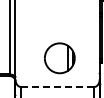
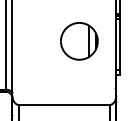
part: (59, 58) -> (78, 41), moved
line: (57, 86) -> (64, 104), dashed -> solid

